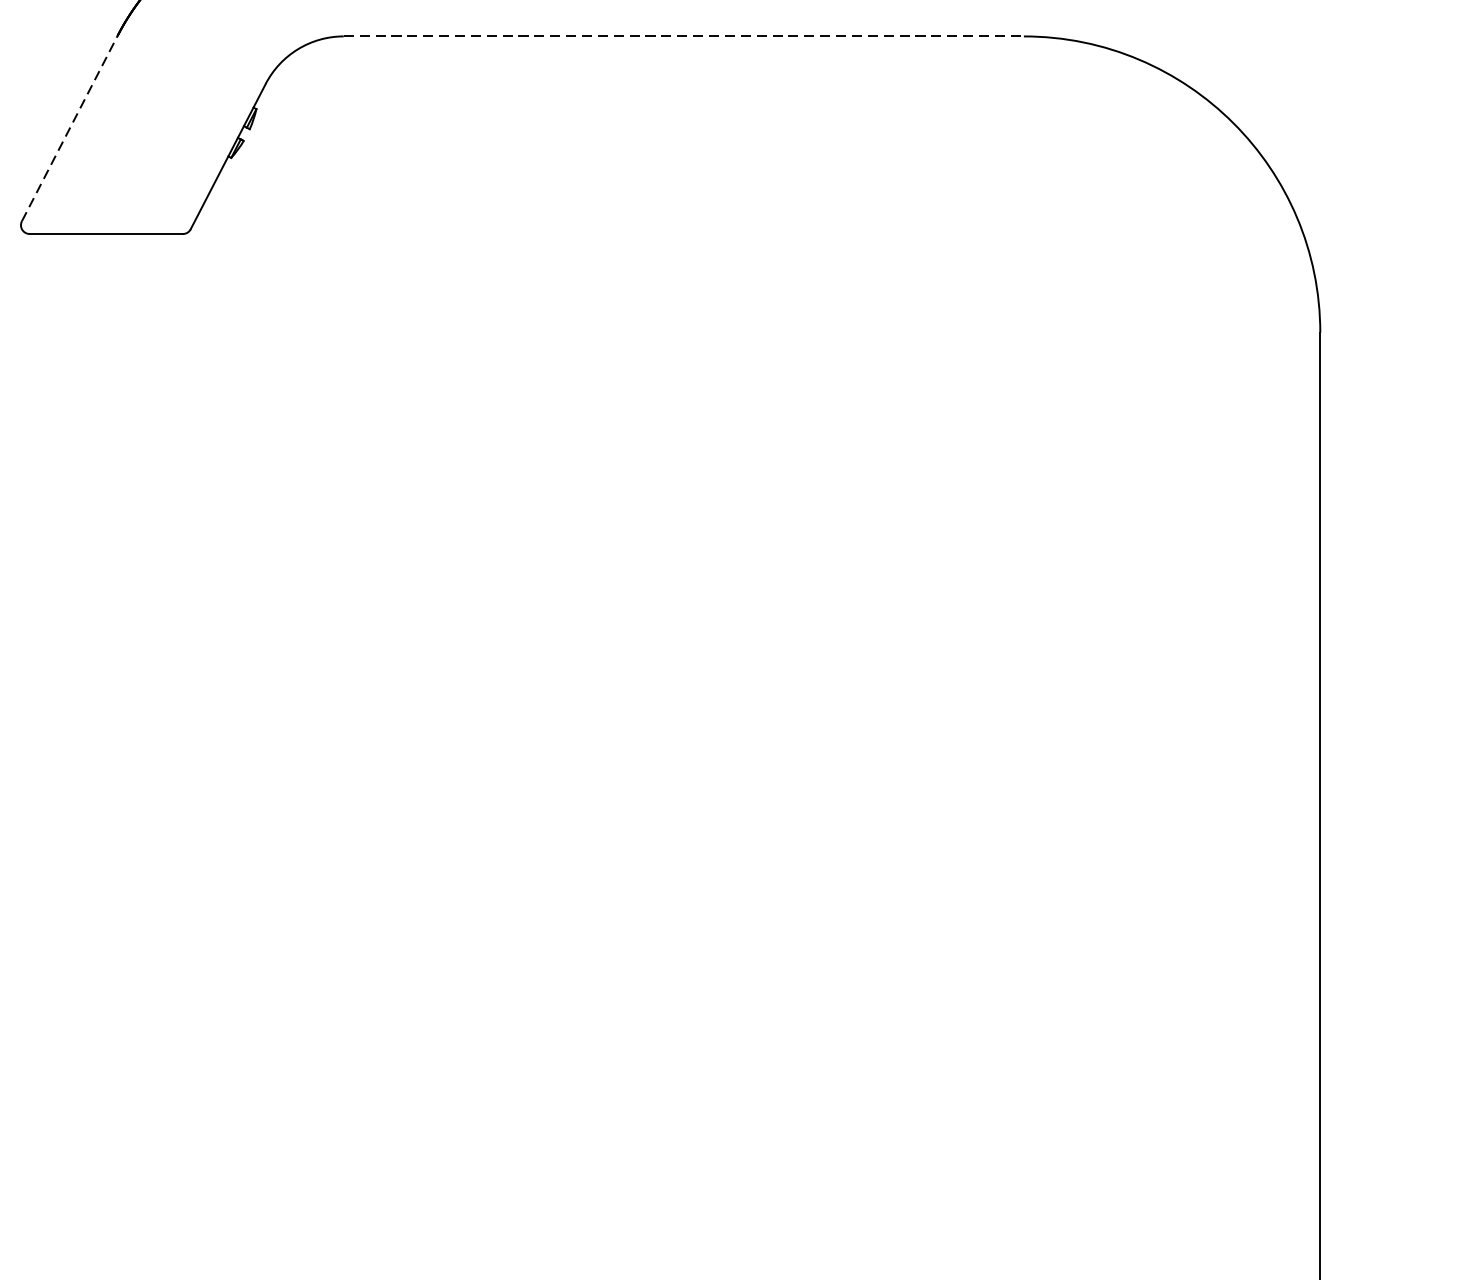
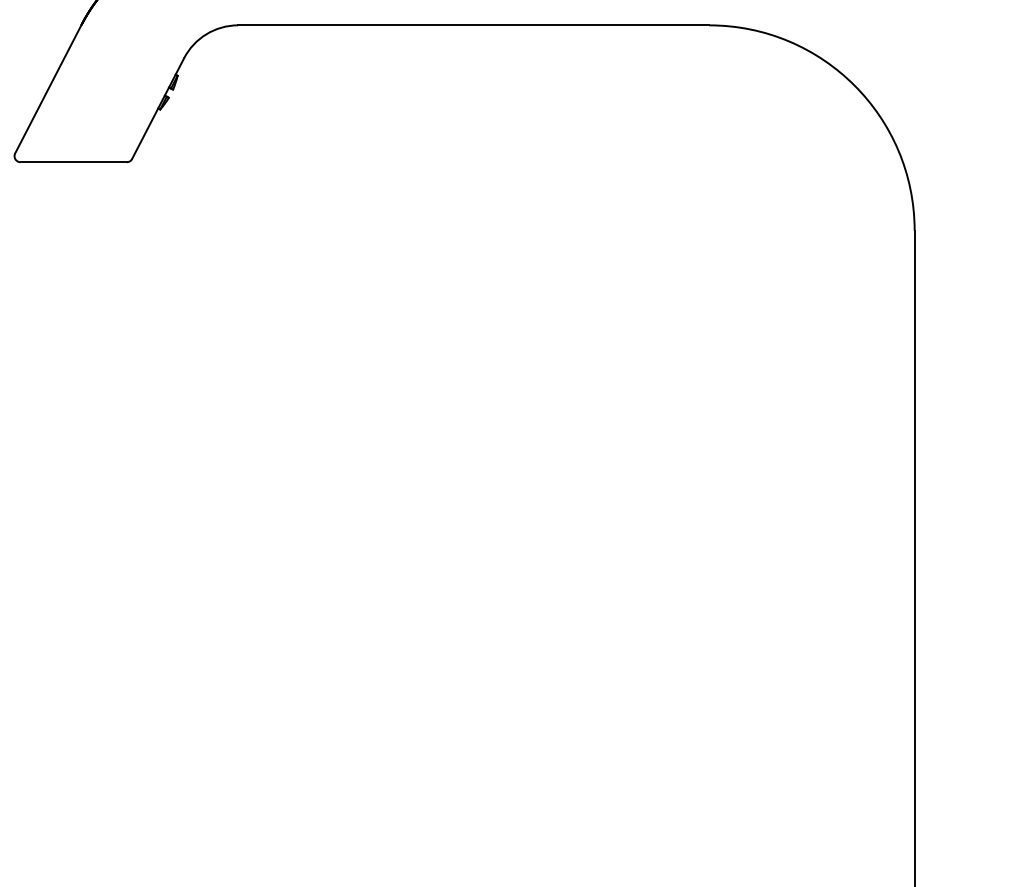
line: (683, 36) -> (473, 25), dashed -> solid
line: (69, 127) -> (48, 88), dashed -> solid

